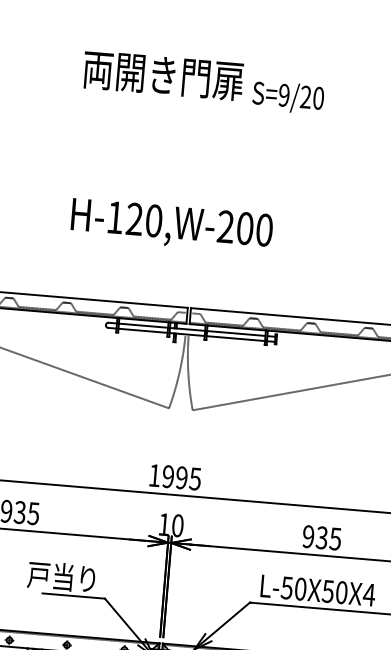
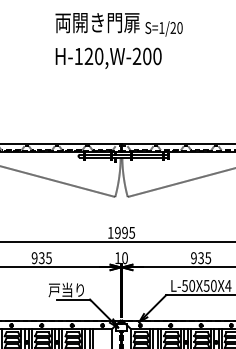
text: (283, 96) -> (161, 28), S=9/20 -> S=1/20
text: (171, 224) -> (108, 57), moved

